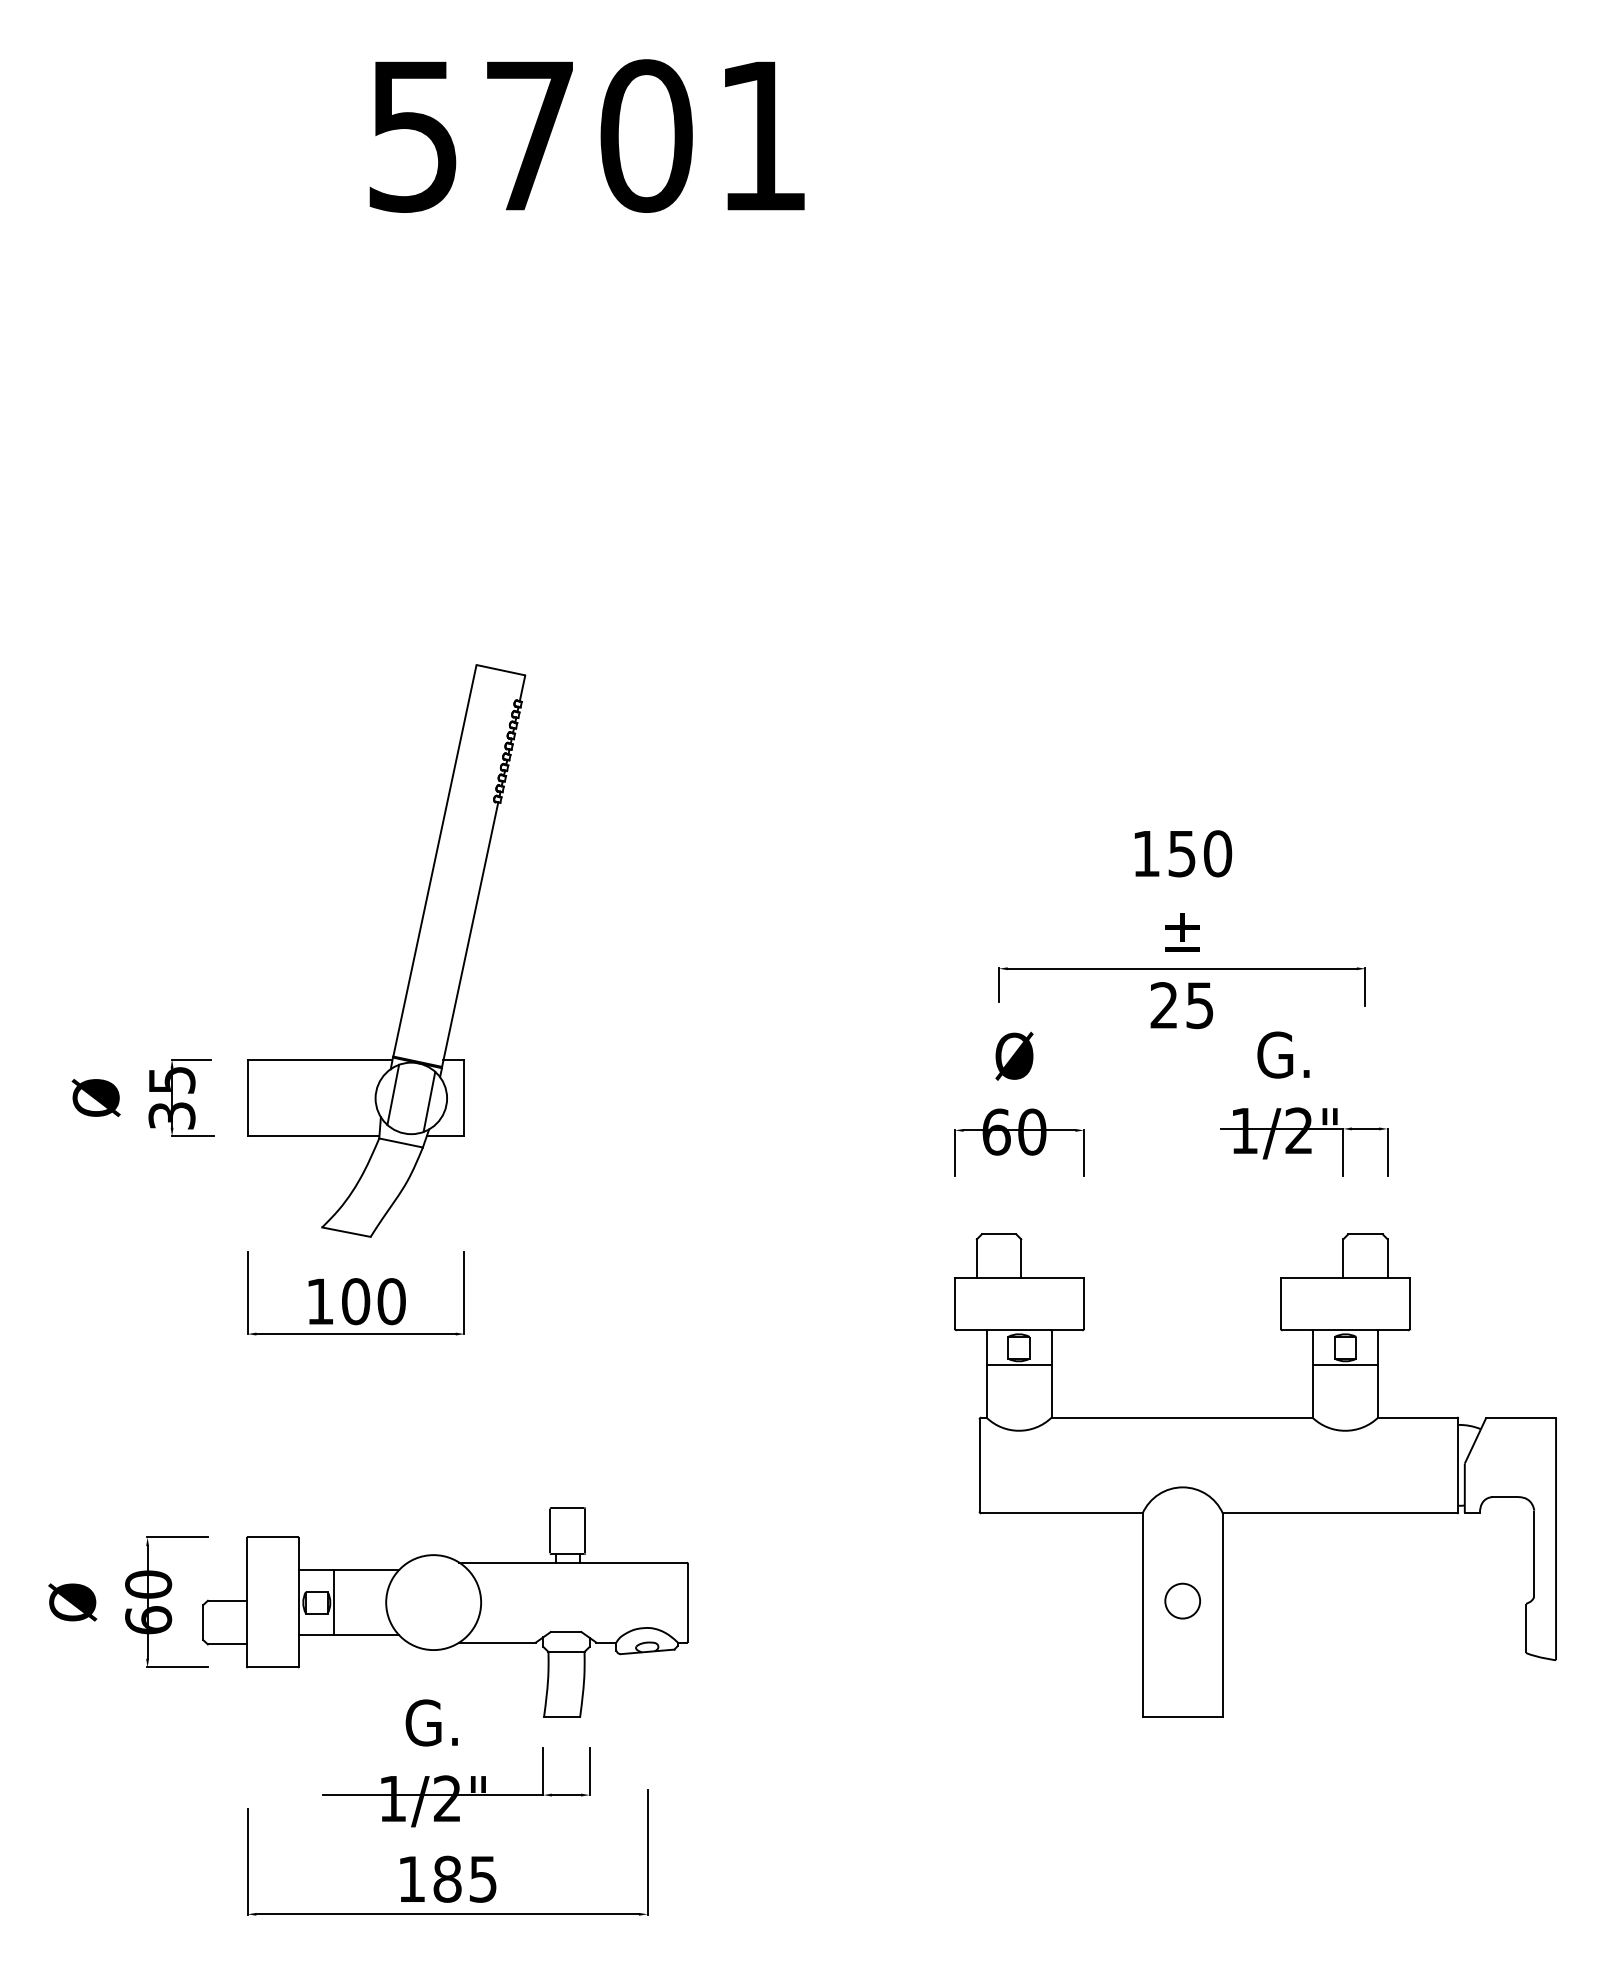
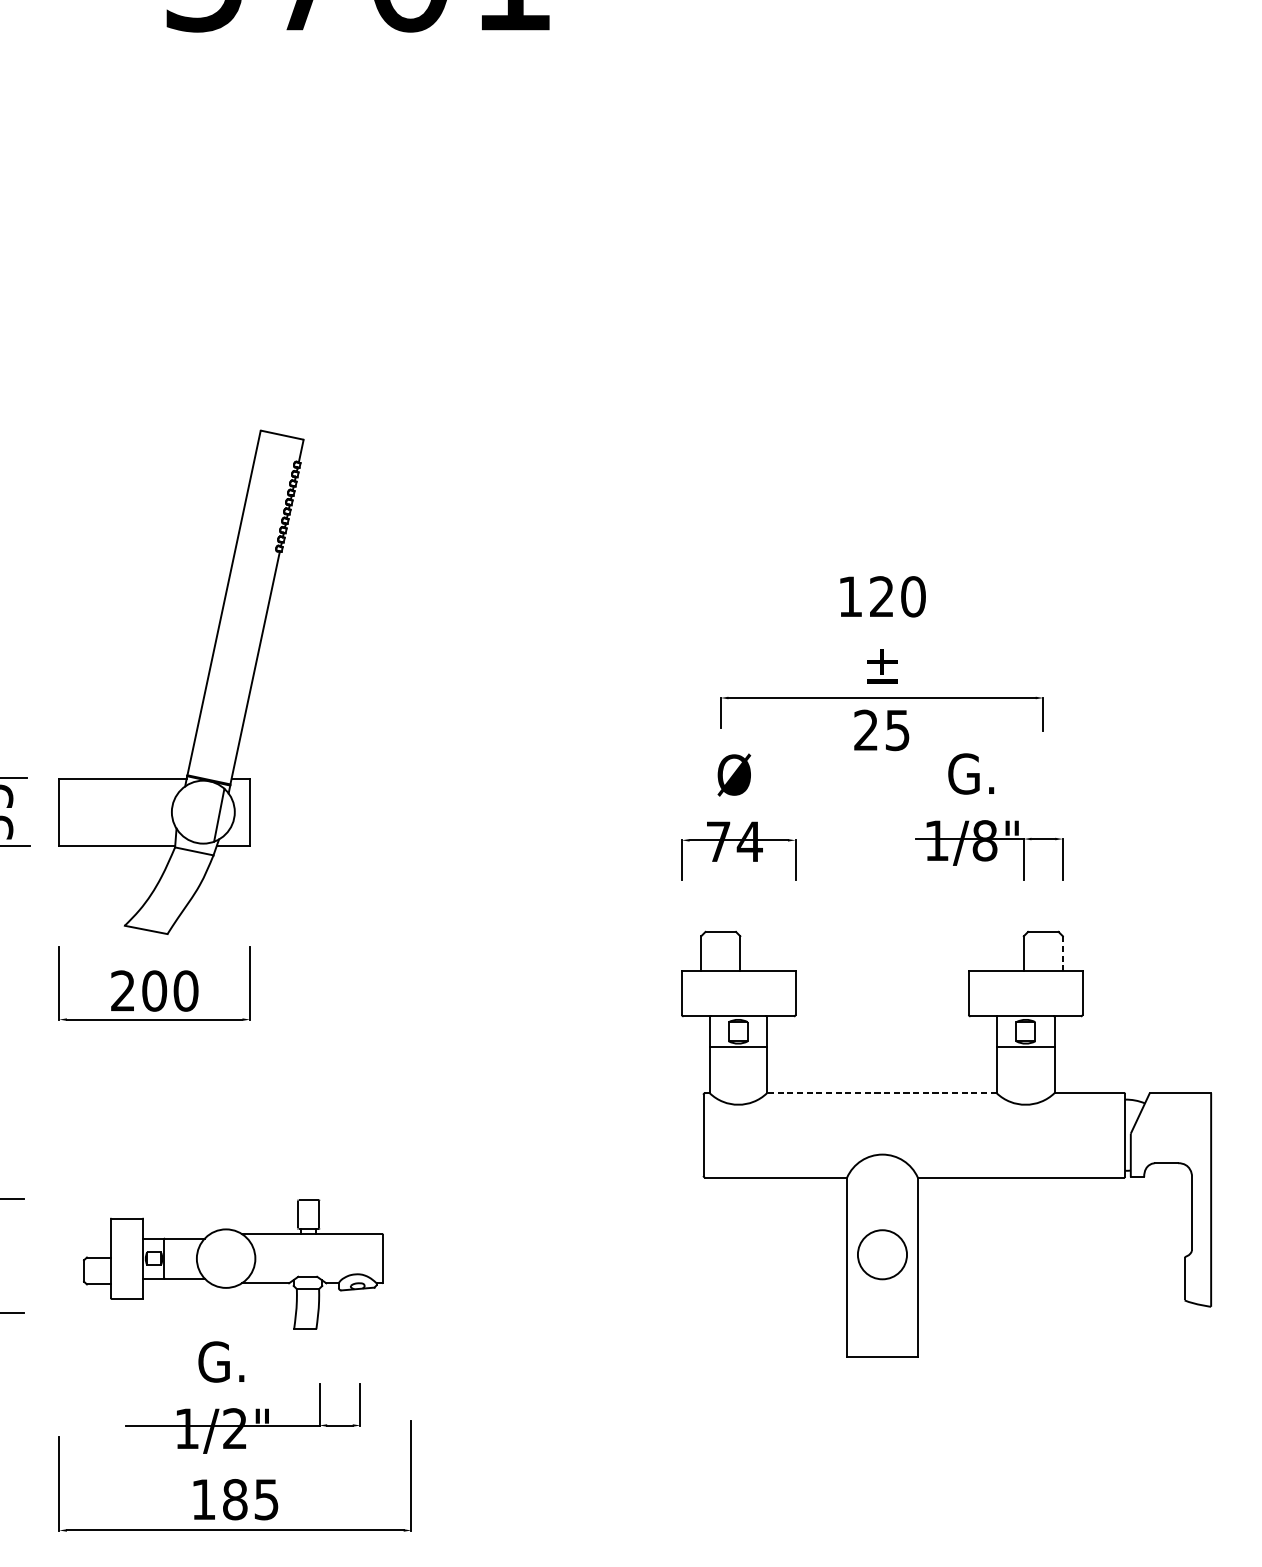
text: (1181, 853) -> (881, 596), 150 -> 120
line: (393, 1094) -> (187, 808), removed
text: (1299, 1130) -> (985, 840), 1/2" -> 1/8"
text: (1014, 1131) -> (734, 841), 60 -> 74
line: (1387, 1258) -> (1062, 953), solid -> dashed
text: (319, 1301) -> (122, 990), 100 -> 200
line: (1181, 1417) -> (881, 1093), solid -> dashed
circle: (1182, 1600) -> (882, 1254), size x1.6
part: (445, 1612) -> (233, 1264), size x0.7

